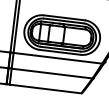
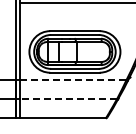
line: (58, 58) -> (73, 80), solid -> dashed
line: (52, 73) -> (68, 99), solid -> dashed

